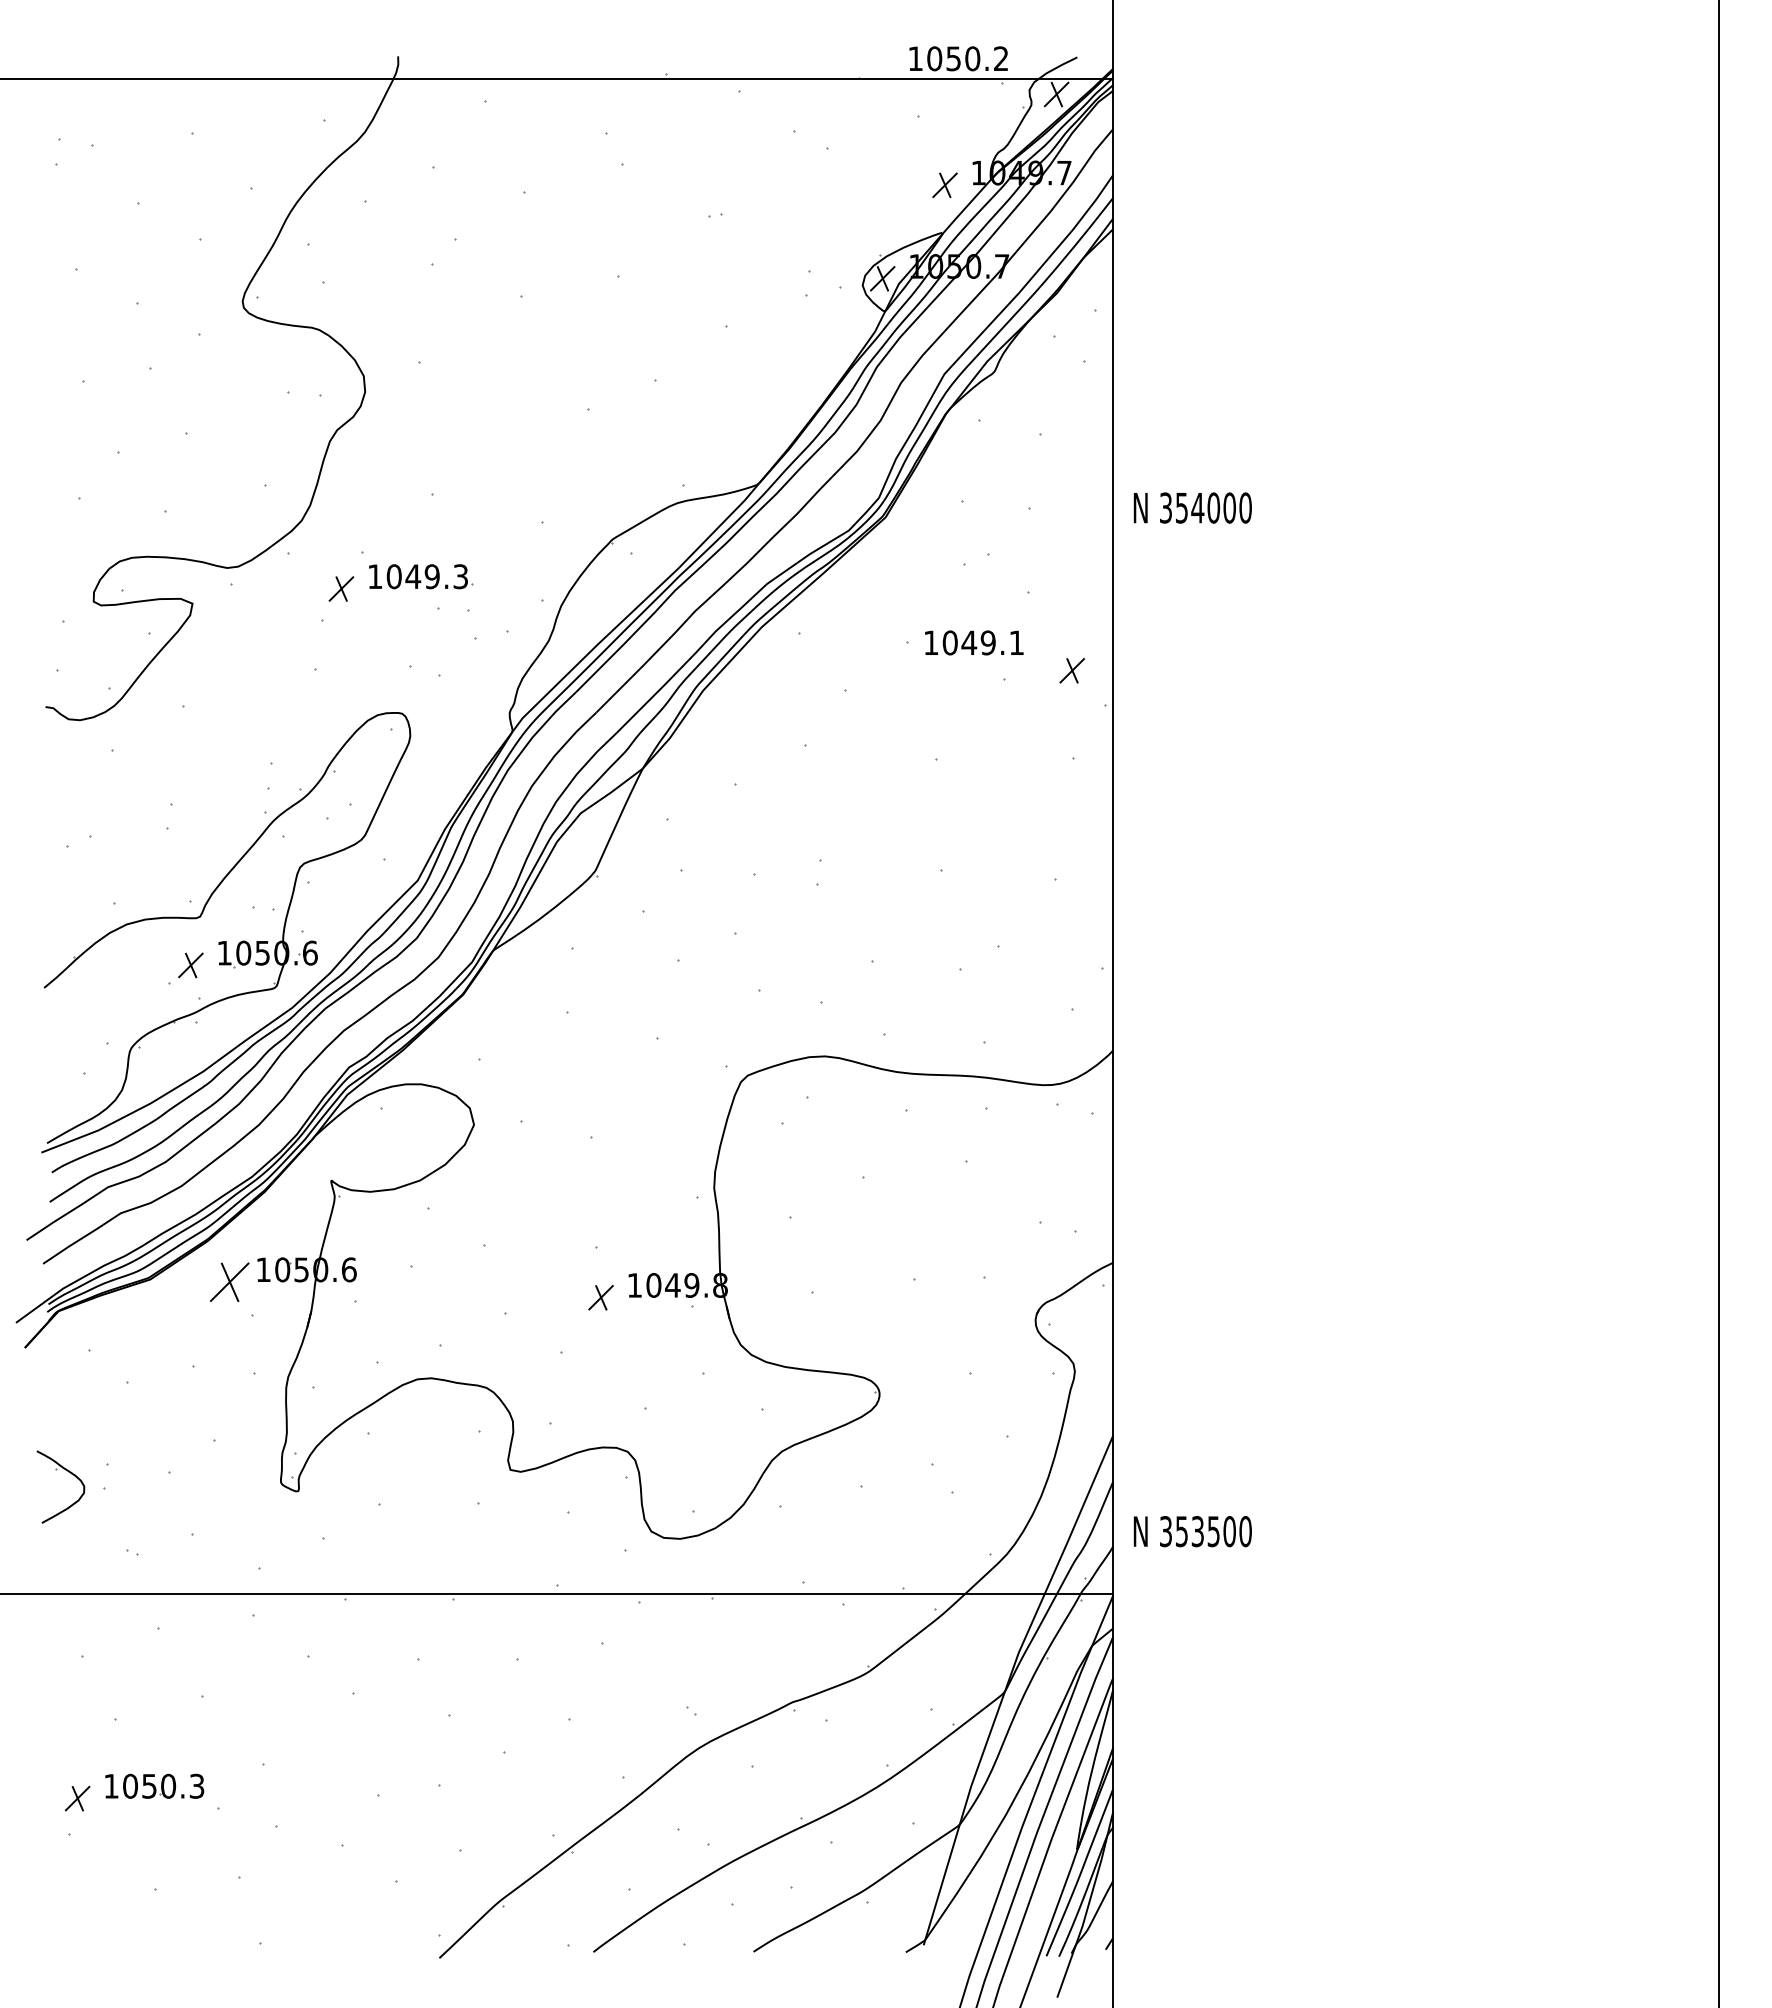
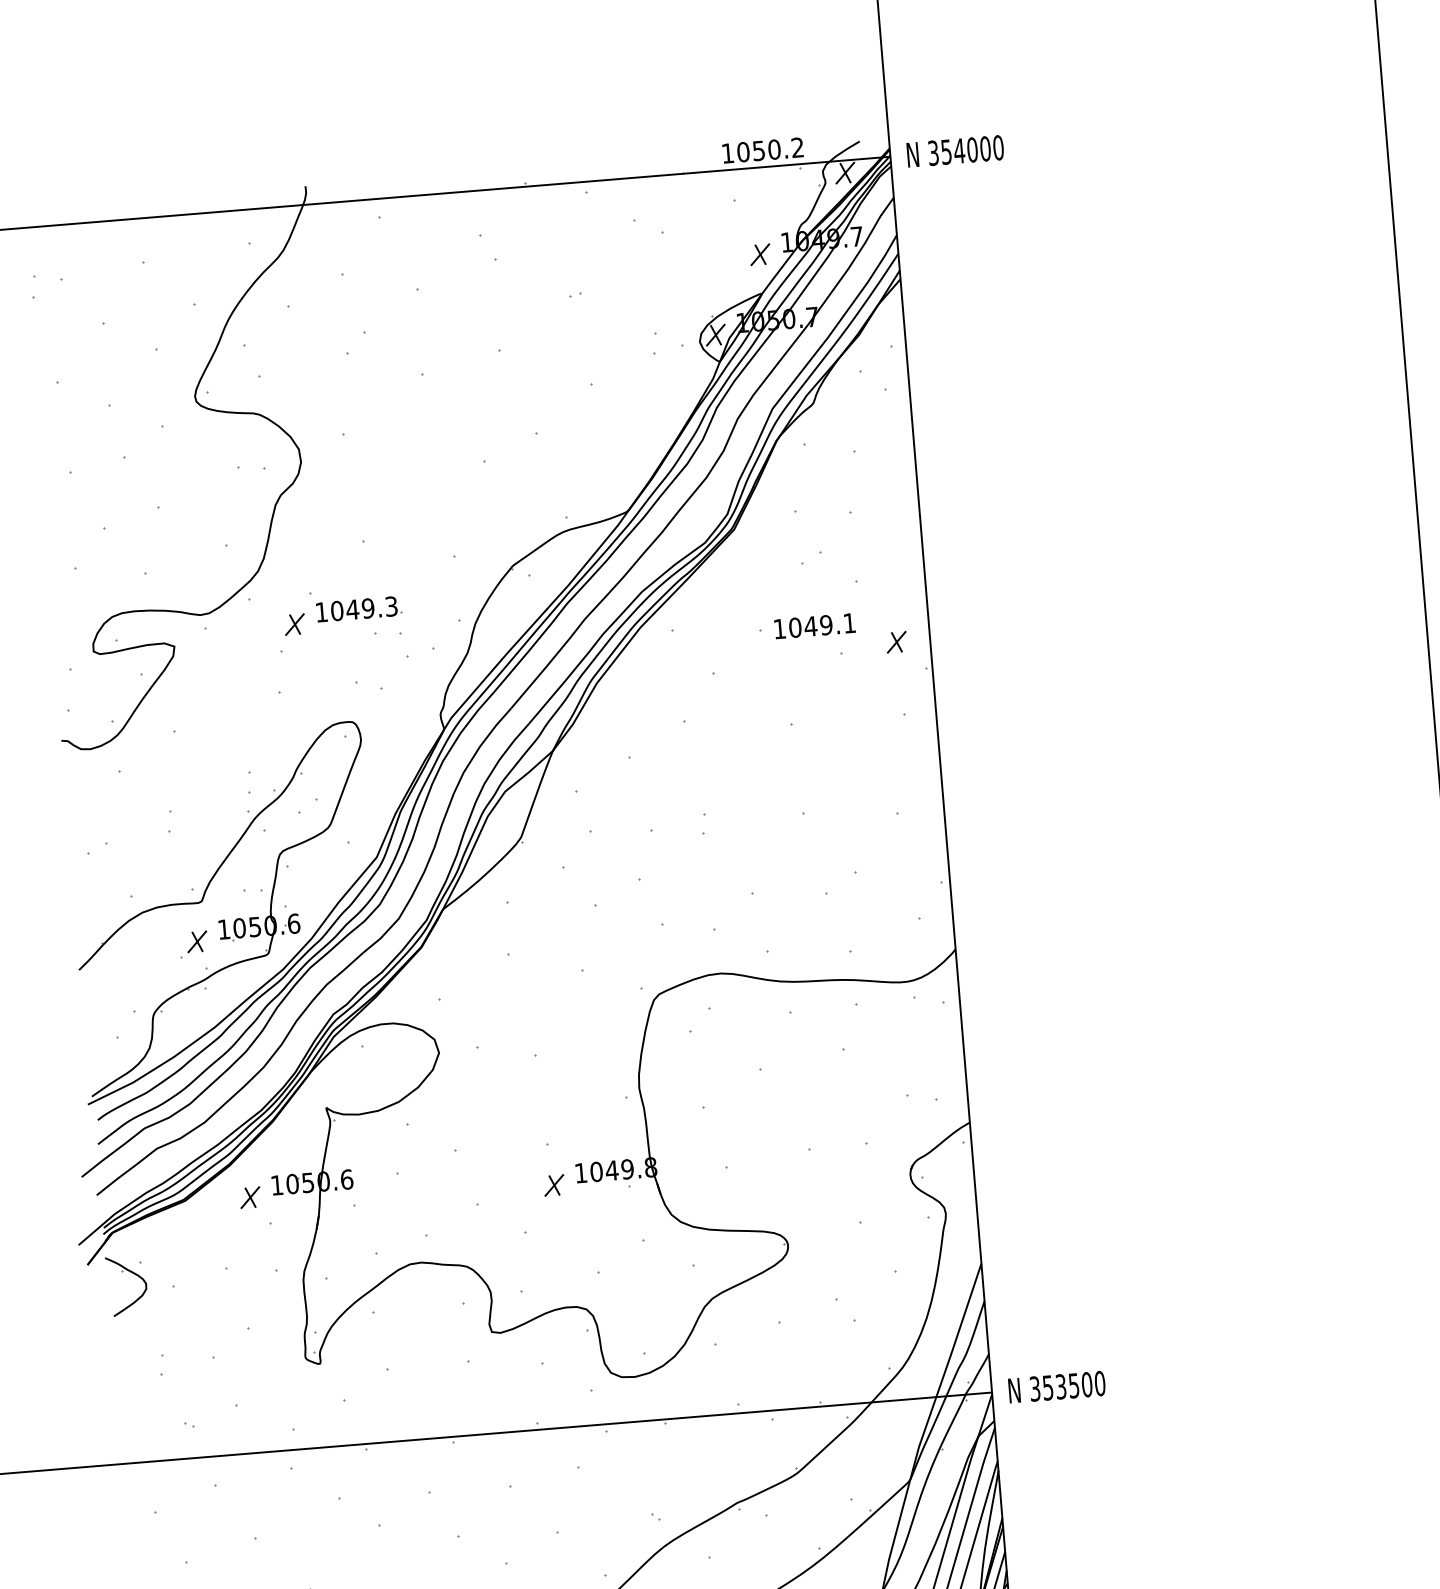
text: (1192, 507) -> (955, 150), moved
part: (229, 1281) -> (250, 1197), size x0.62
part: (68, 1472) -> (132, 1273), moved
text: (1192, 1531) -> (1056, 1387), moved

